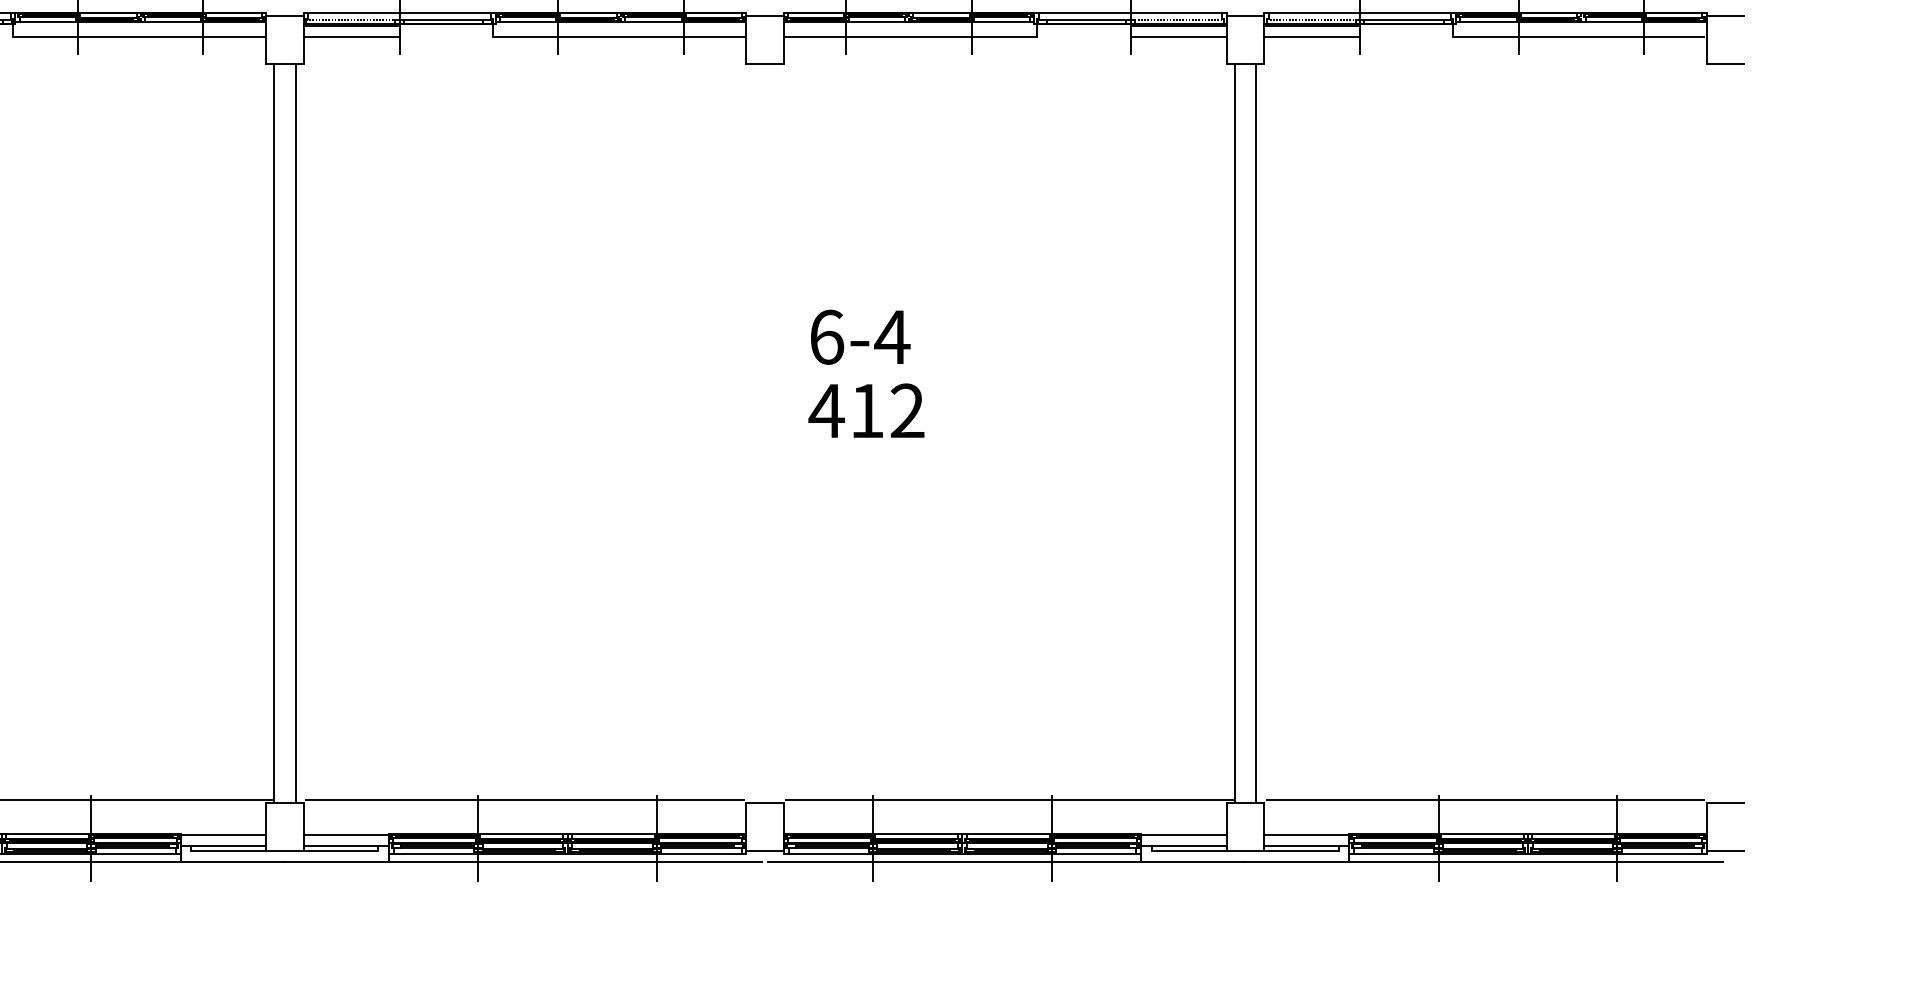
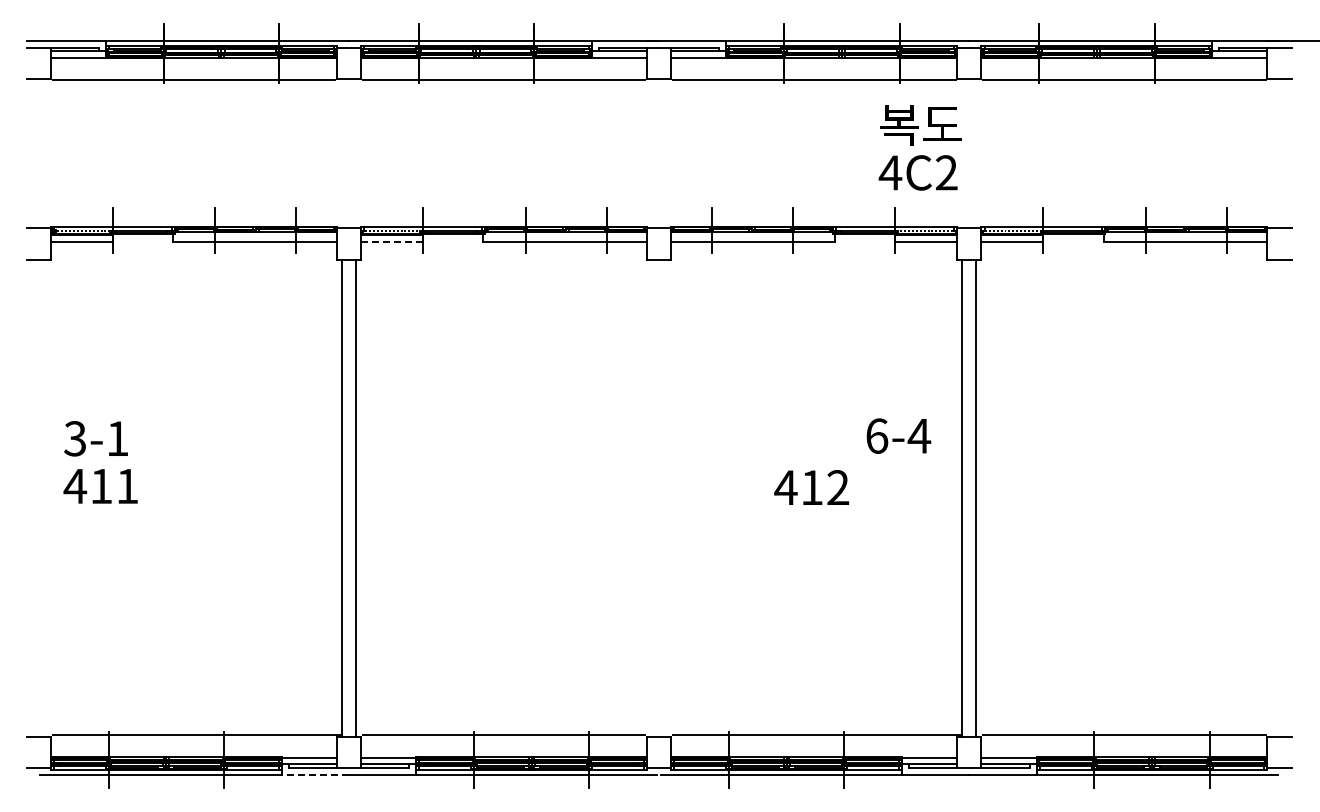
line: (352, 37) -> (392, 242), solid -> dashed
text: (860, 336) -> (898, 435), moved
text: (866, 410) -> (811, 487), moved
line: (233, 861) -> (315, 774), solid -> dashed

